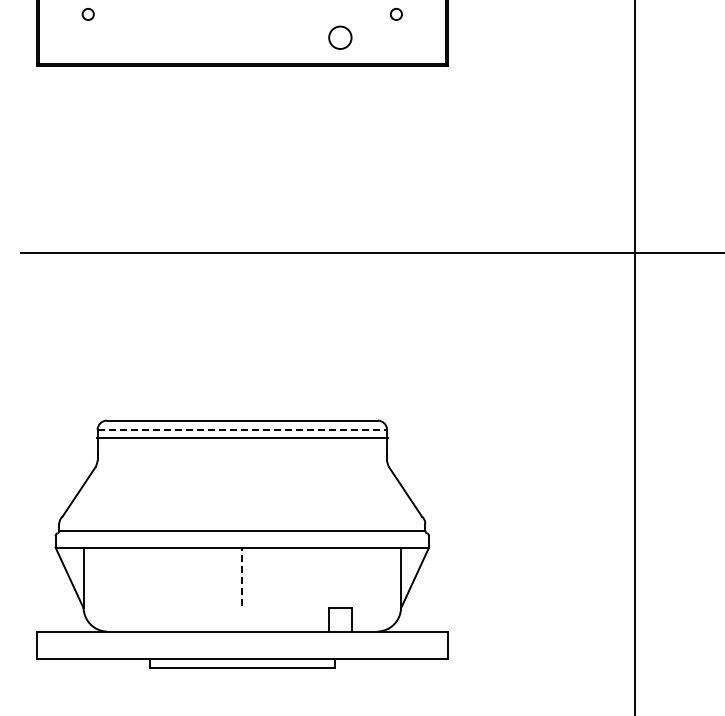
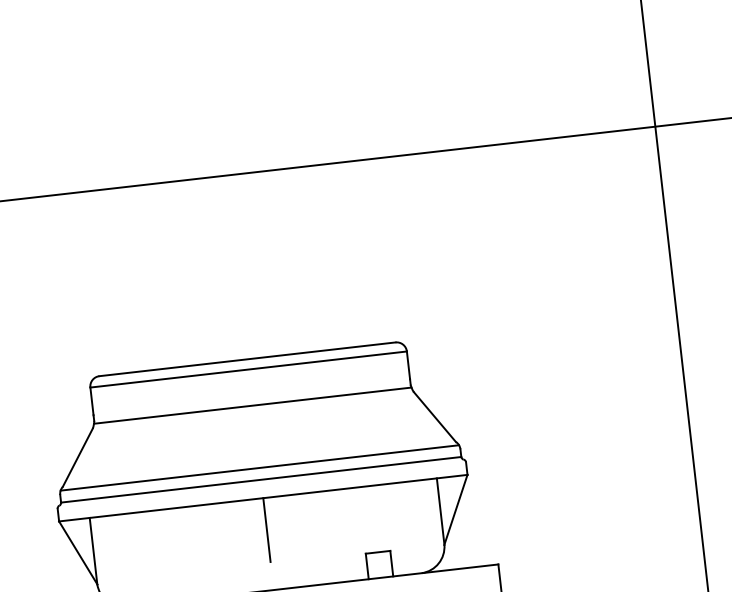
line: (242, 429) -> (248, 369), dashed -> solid
line: (242, 437) -> (252, 405), moved
line: (242, 519) -> (259, 467), added
line: (242, 576) -> (267, 529), dashed -> solid

